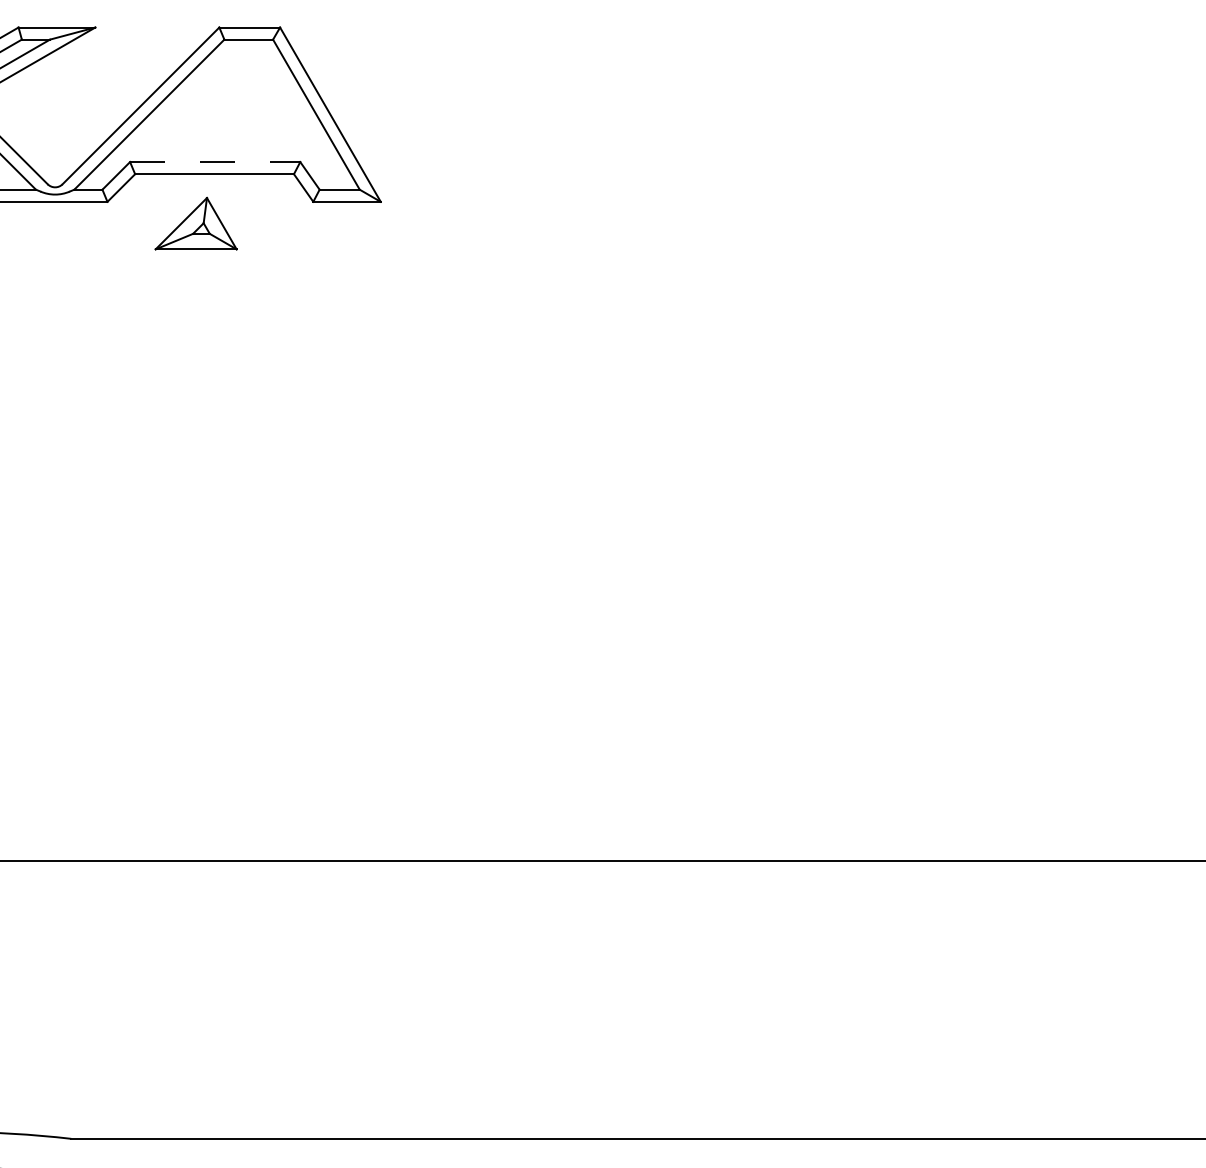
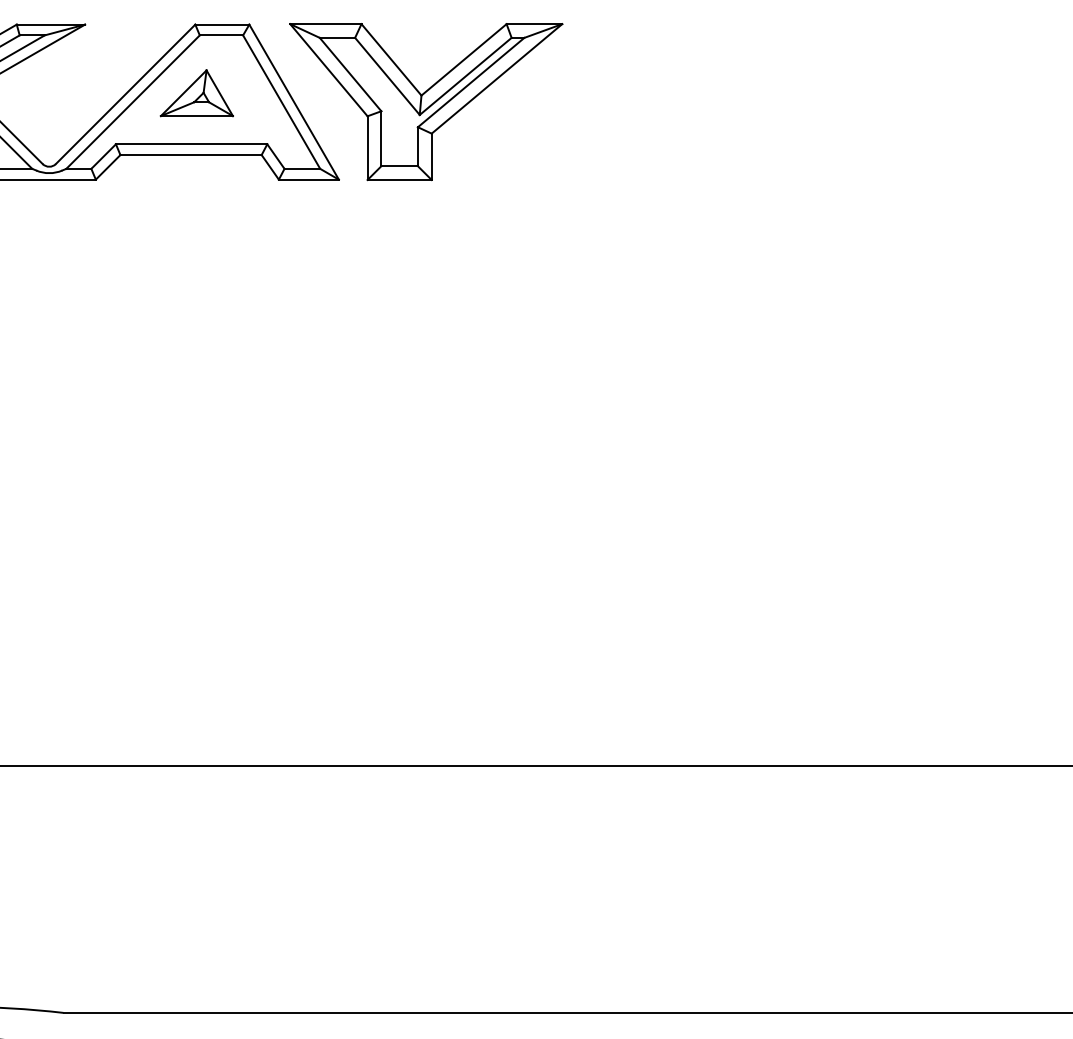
part: (479, 114) -> (426, 101), added
line: (215, 162) -> (191, 144), dashed -> solid
part: (195, 223) -> (196, 93), moved

